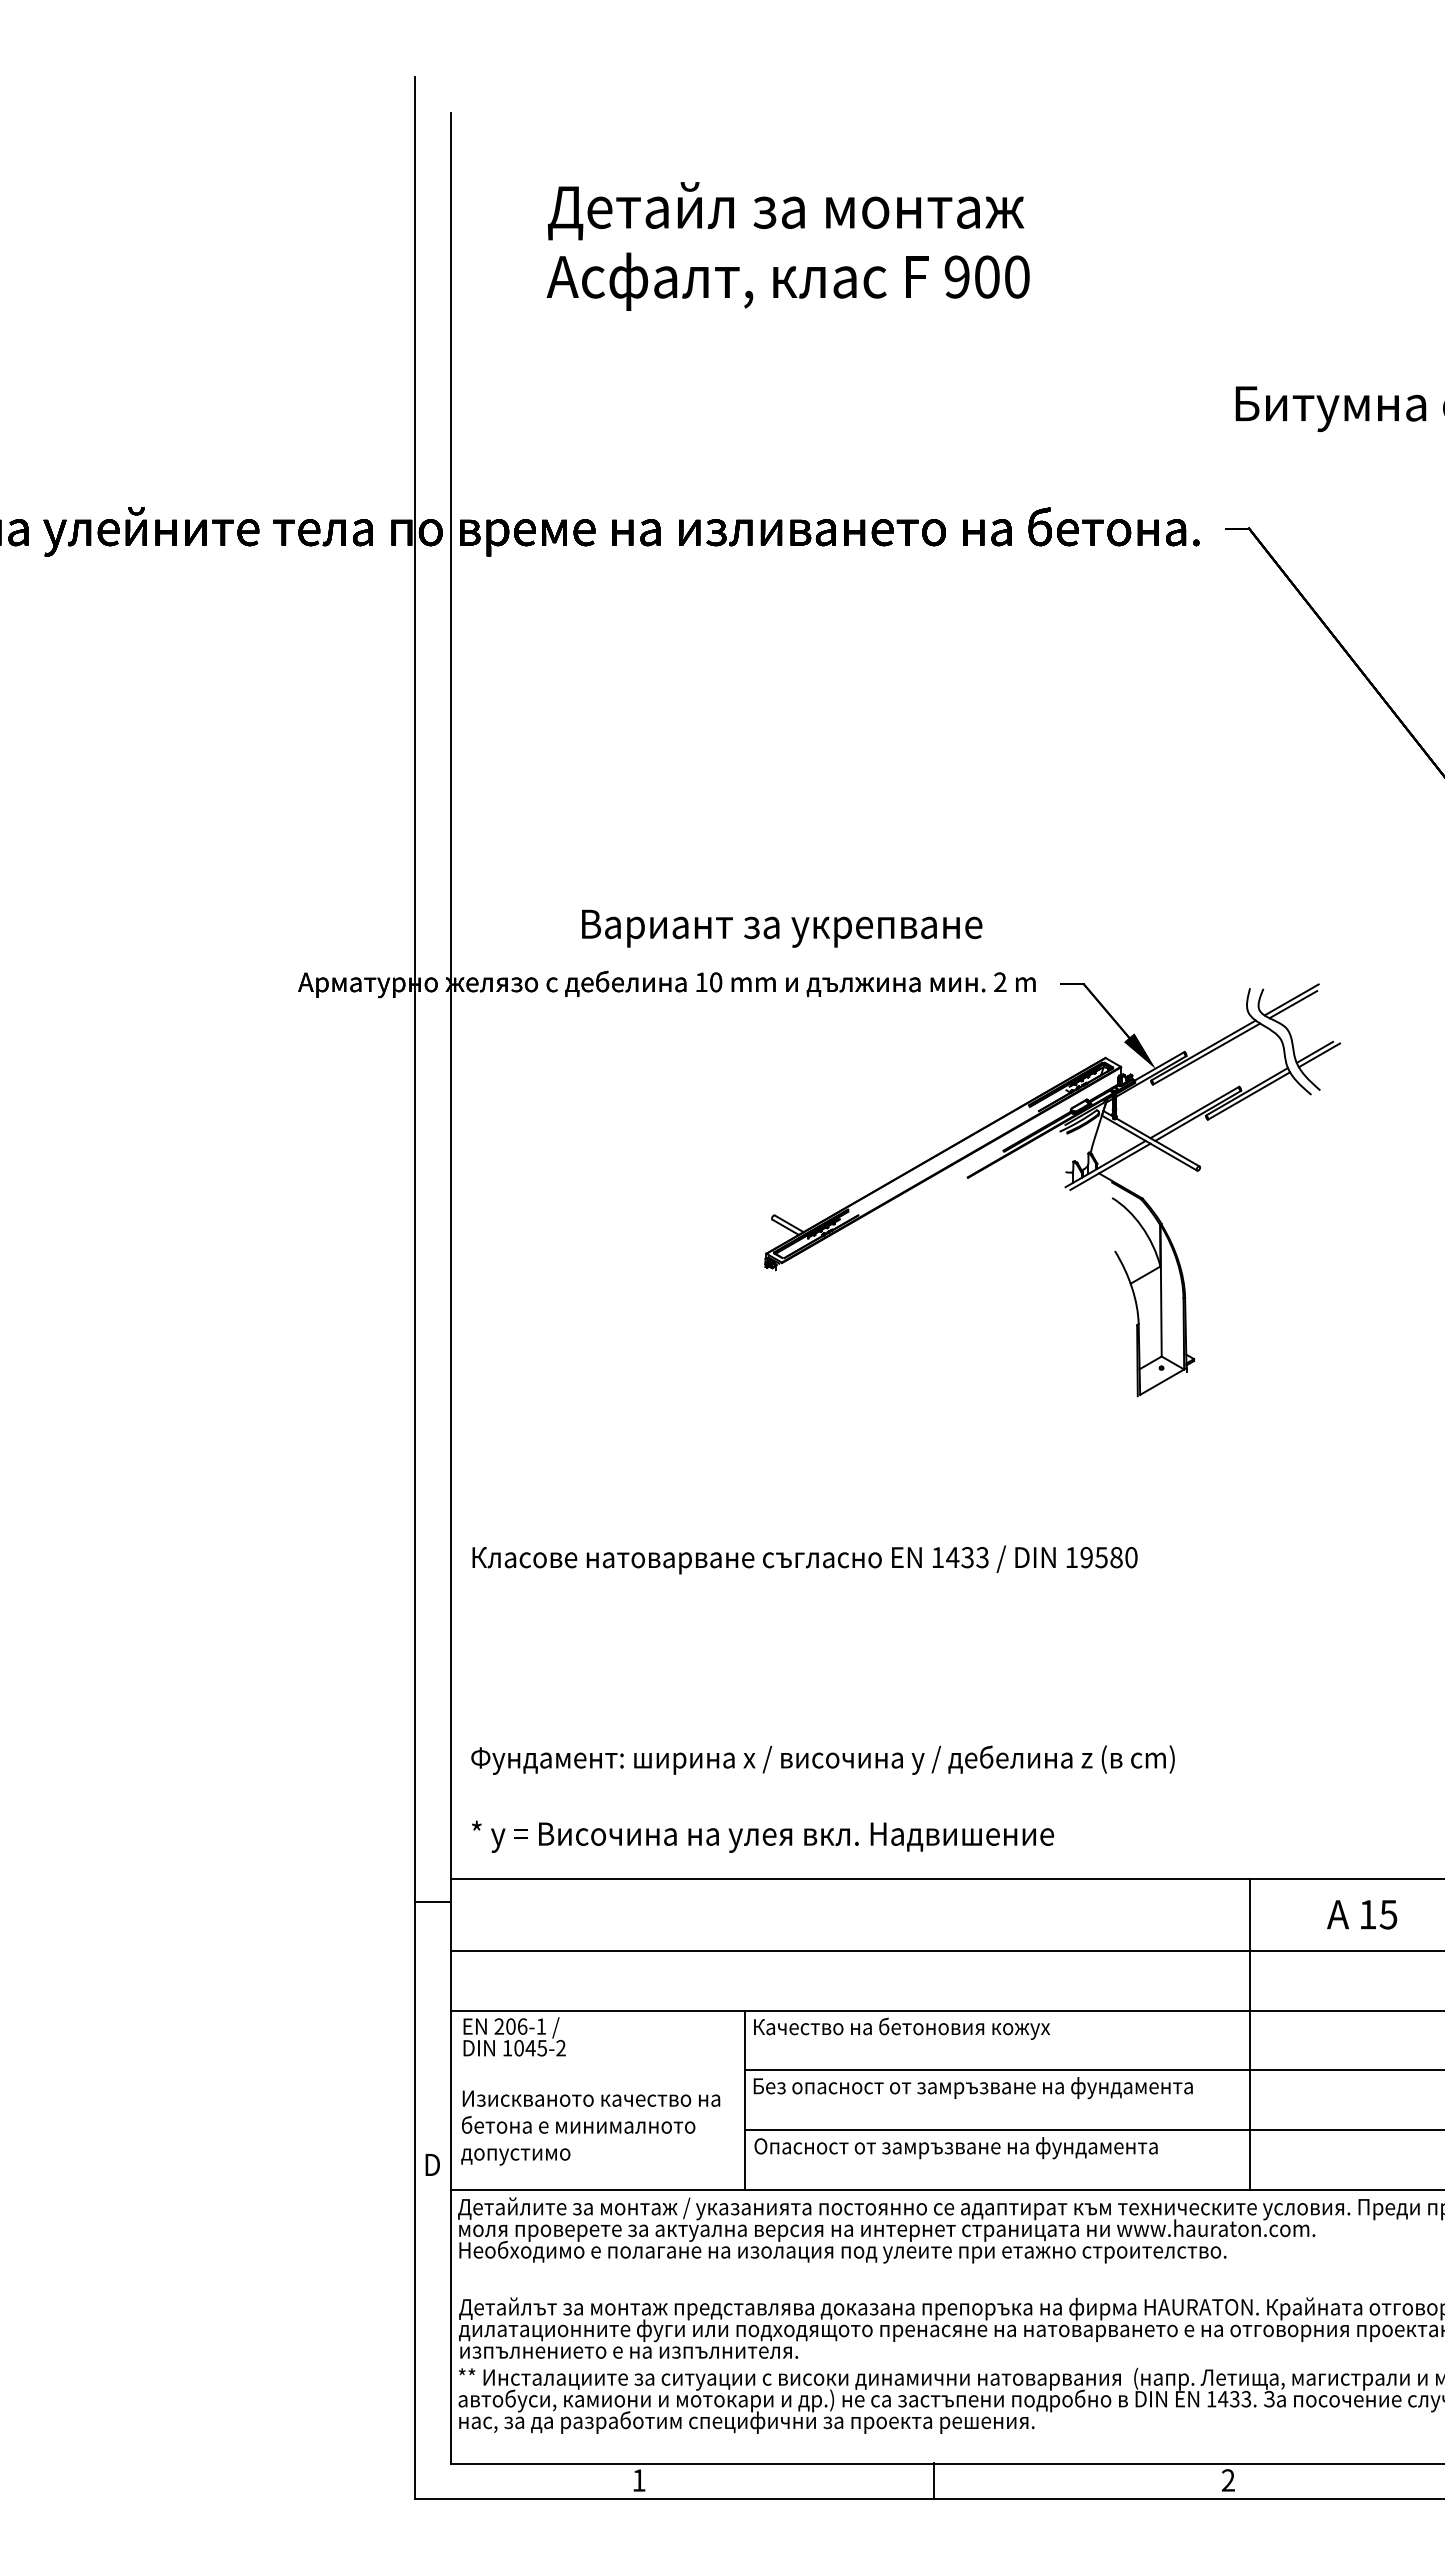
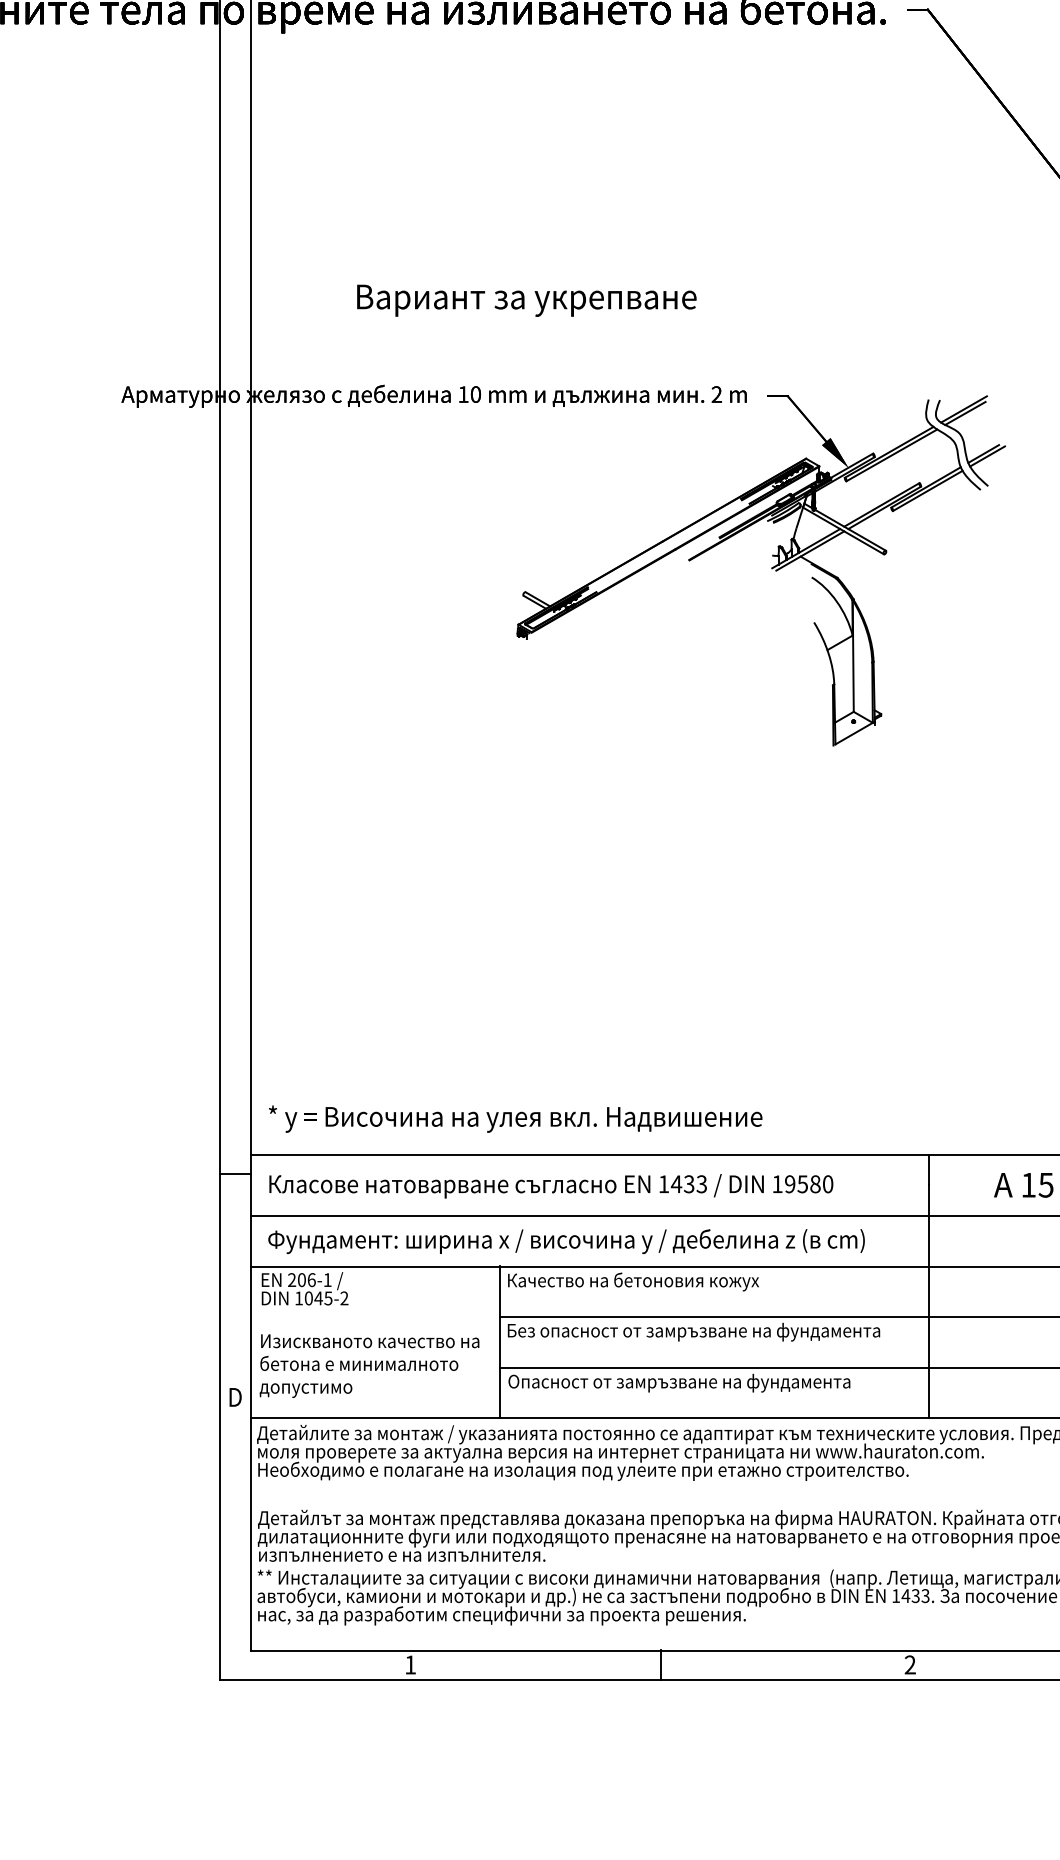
text: (782, 928) -> (527, 300), moved
text: (804, 1559) -> (550, 1185), moved
text: (822, 1759) -> (566, 1241), moved

